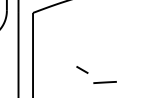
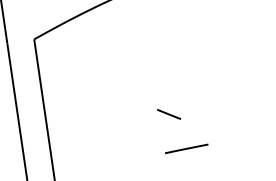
line: (82, 69) -> (169, 113), moved

